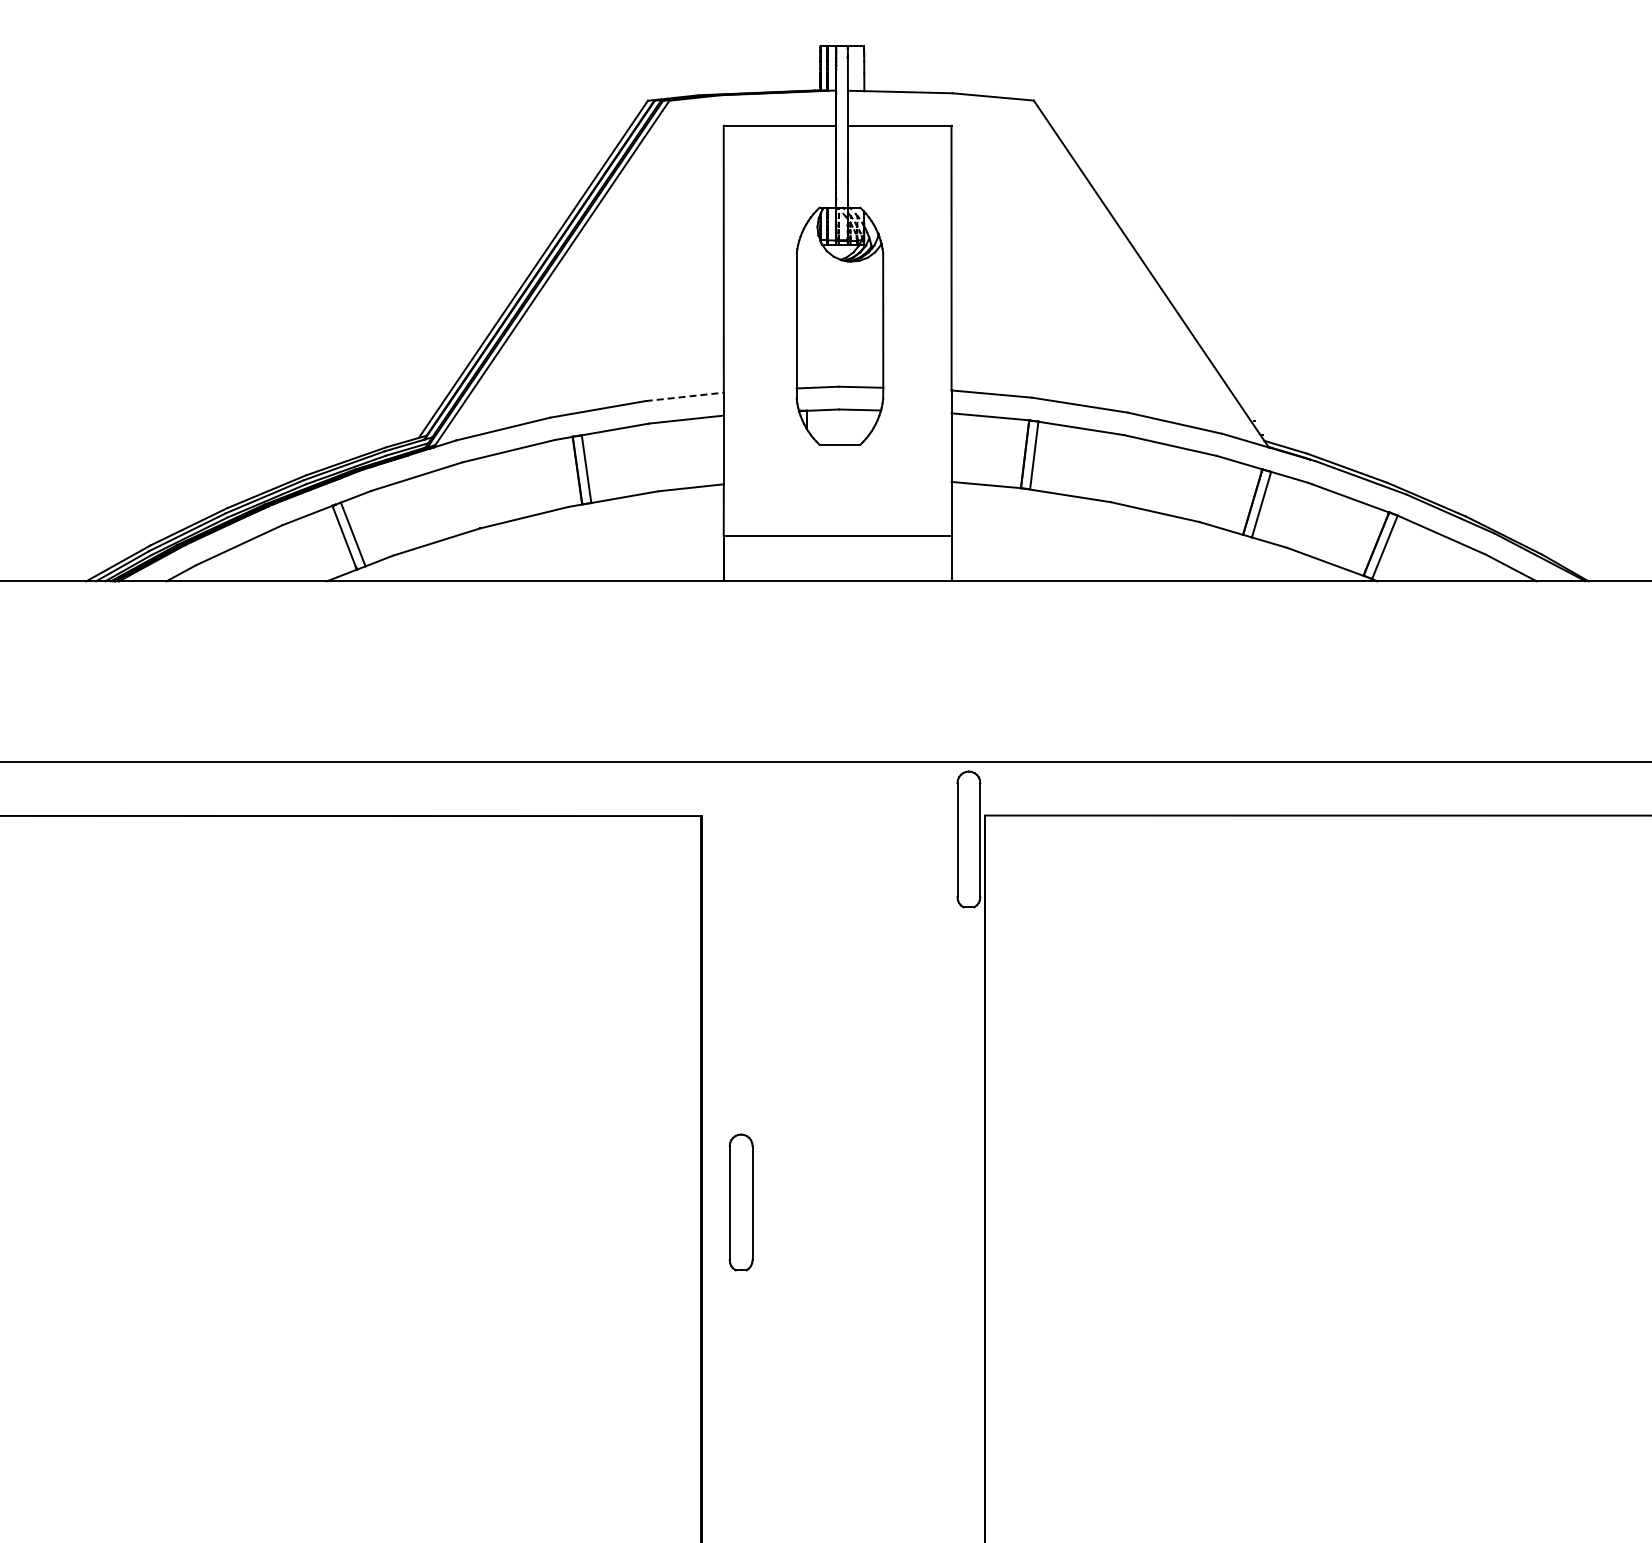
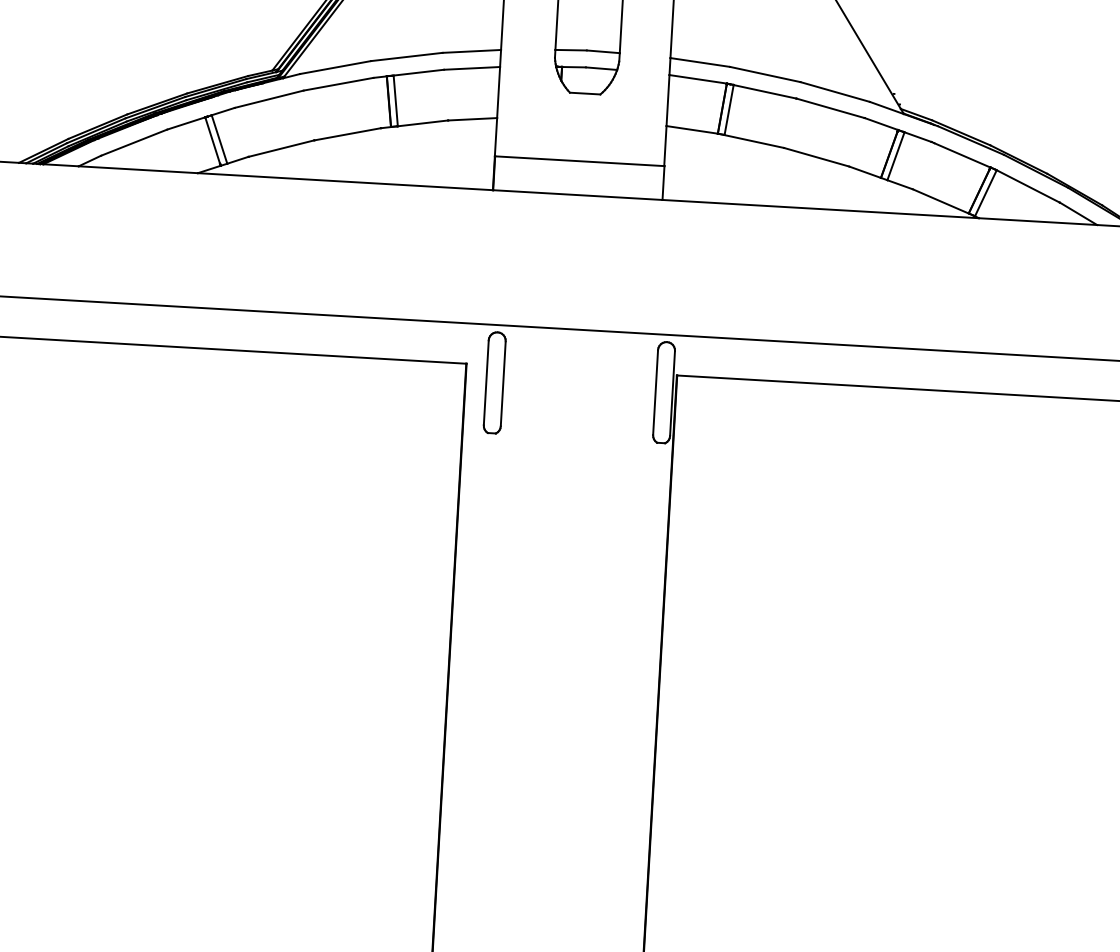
line: (685, 396) -> (472, 51), dashed -> solid
part: (740, 1202) -> (494, 382), moved

